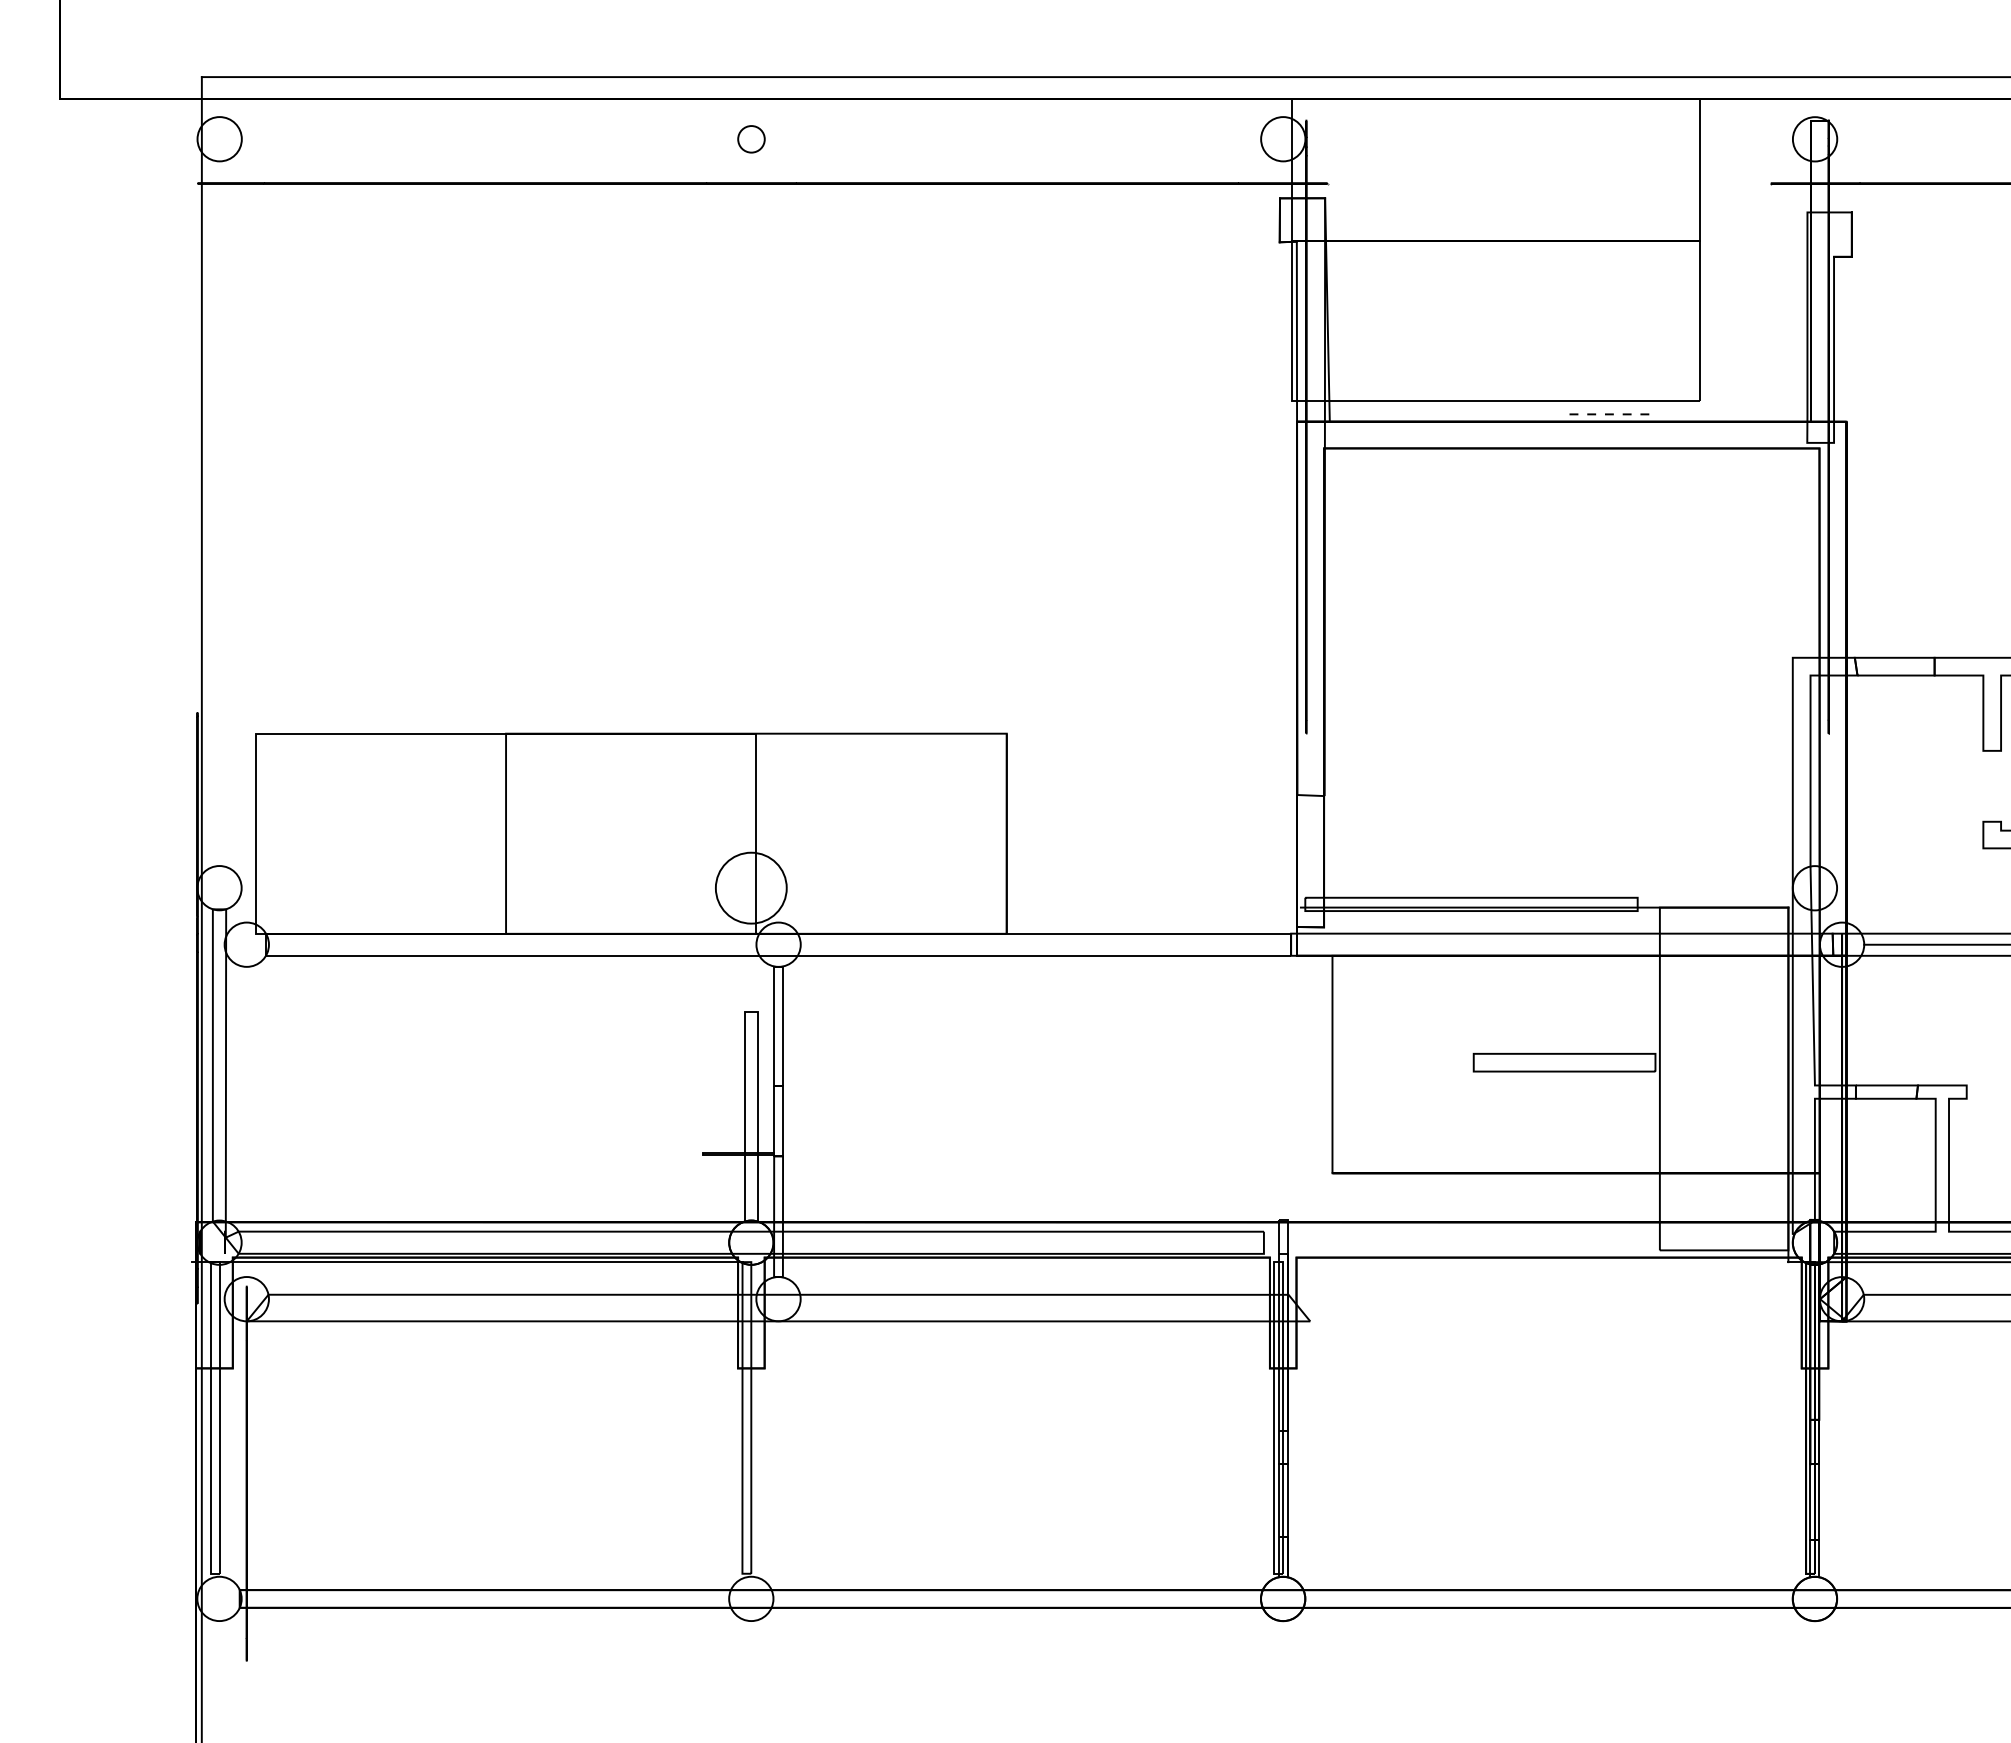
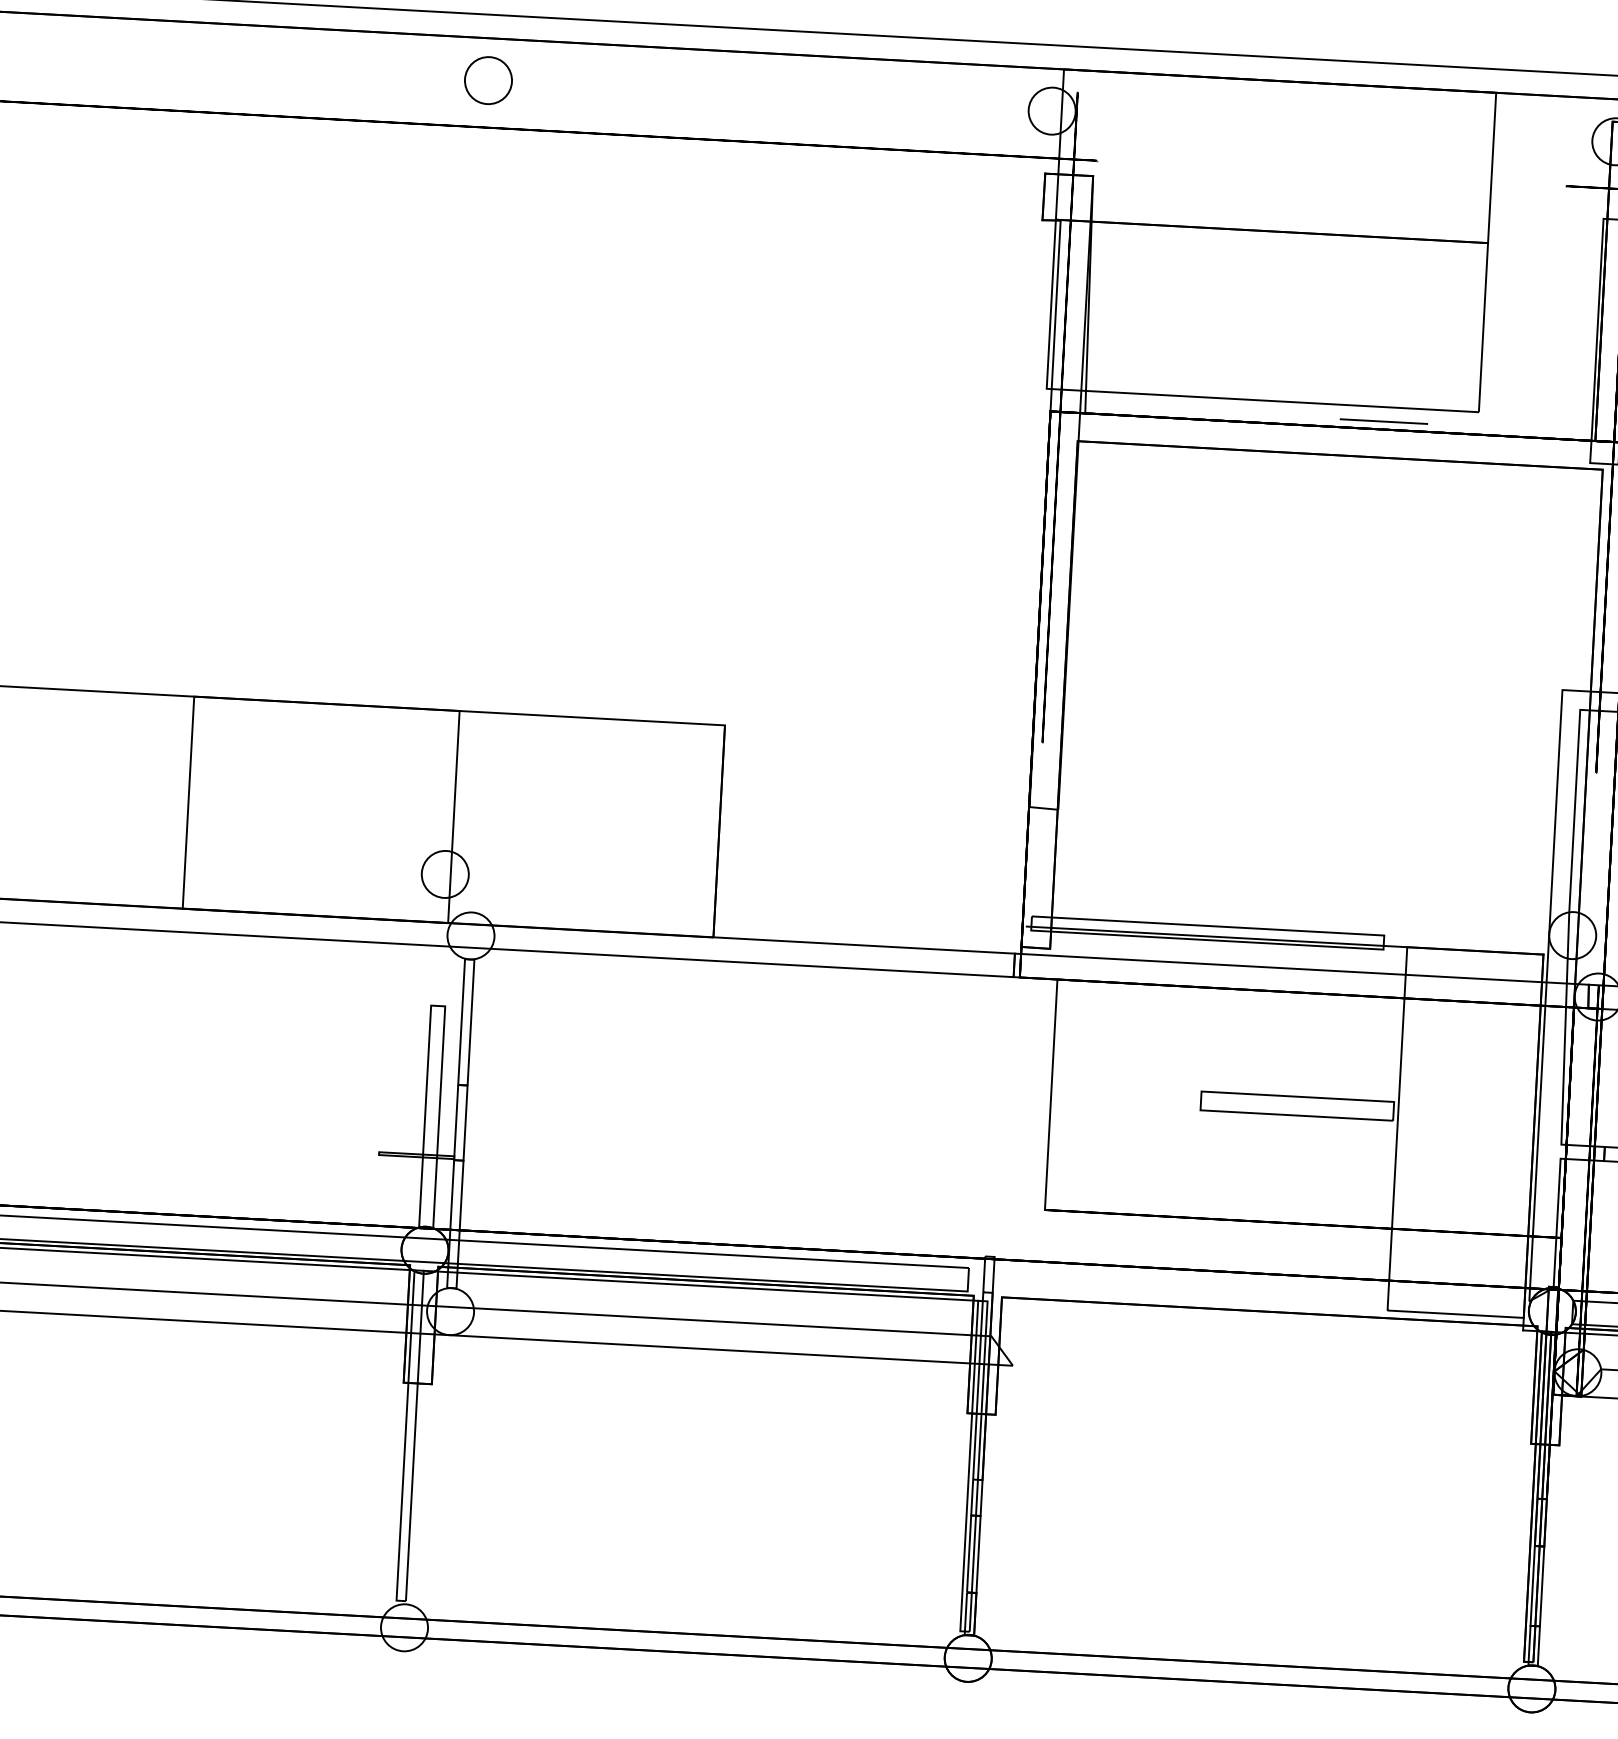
circle: (751, 139) -> (488, 80), size x1.67
line: (1611, 414) -> (1384, 421), dashed -> solid
circle: (751, 888) -> (445, 874), size x0.62
line: (1012, 1262) -> (700, 1286), added

